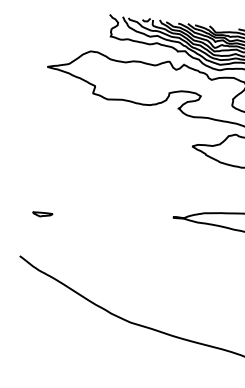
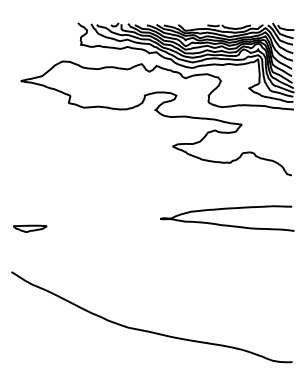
part: (42, 214) -> (30, 228), size x1.67

